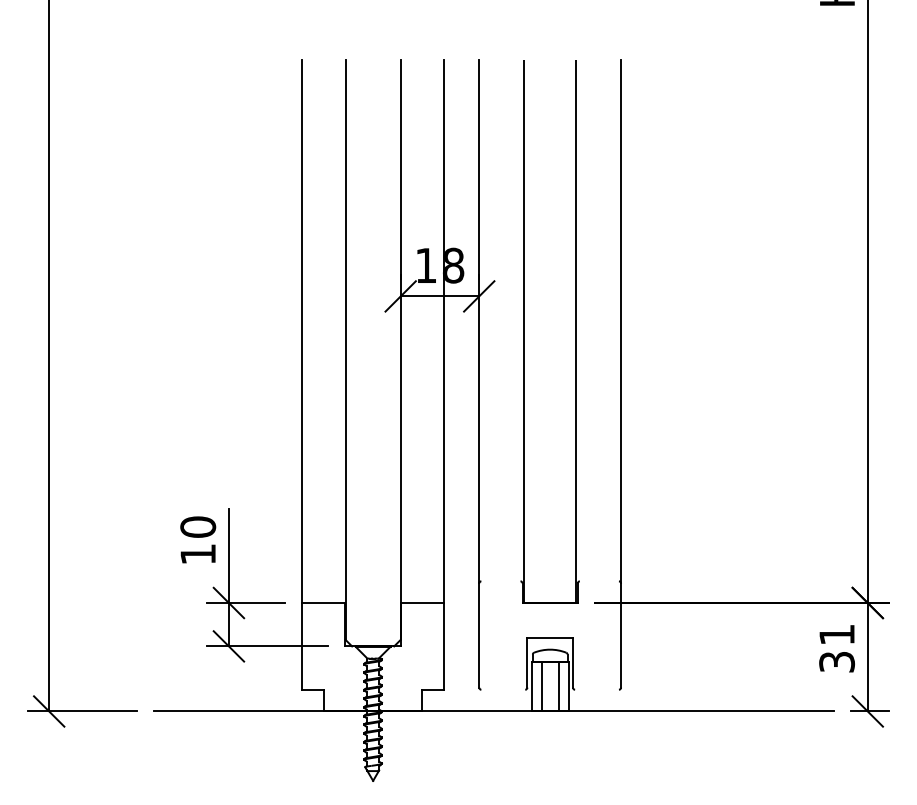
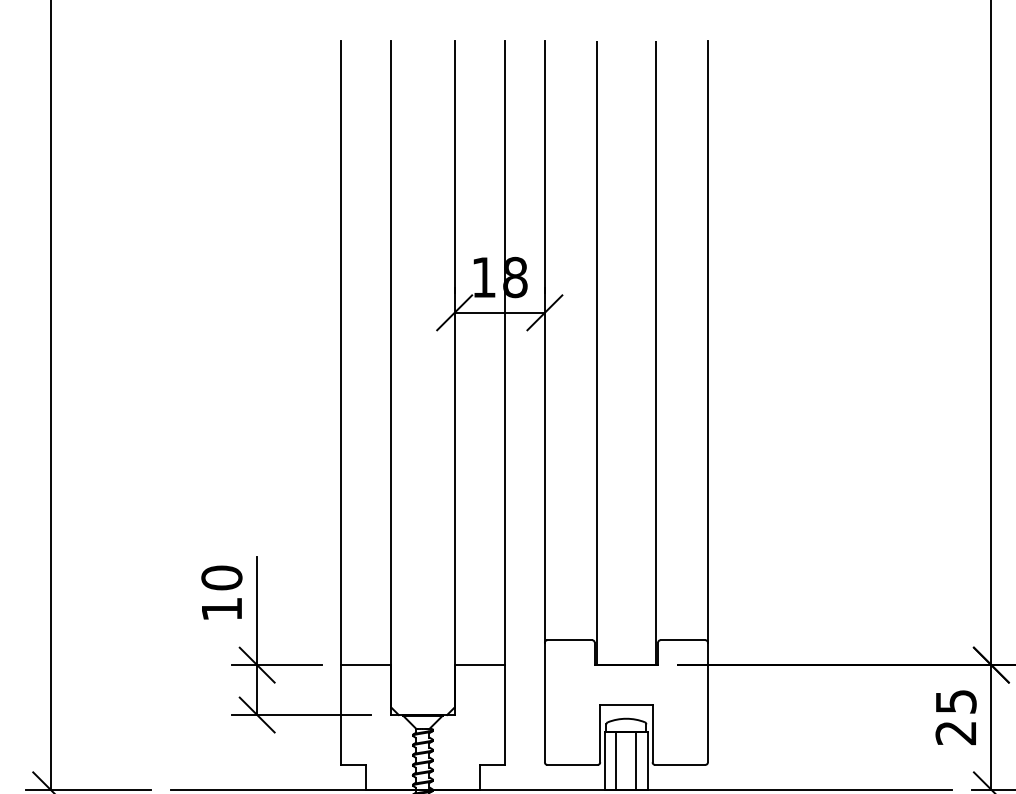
line: (500, 581) -> (569, 640), added
line: (598, 581) -> (681, 640), added
text: (836, 648) -> (955, 717), 31 -> 25
line: (503, 689) -> (572, 764), added
line: (596, 689) -> (679, 764), added

